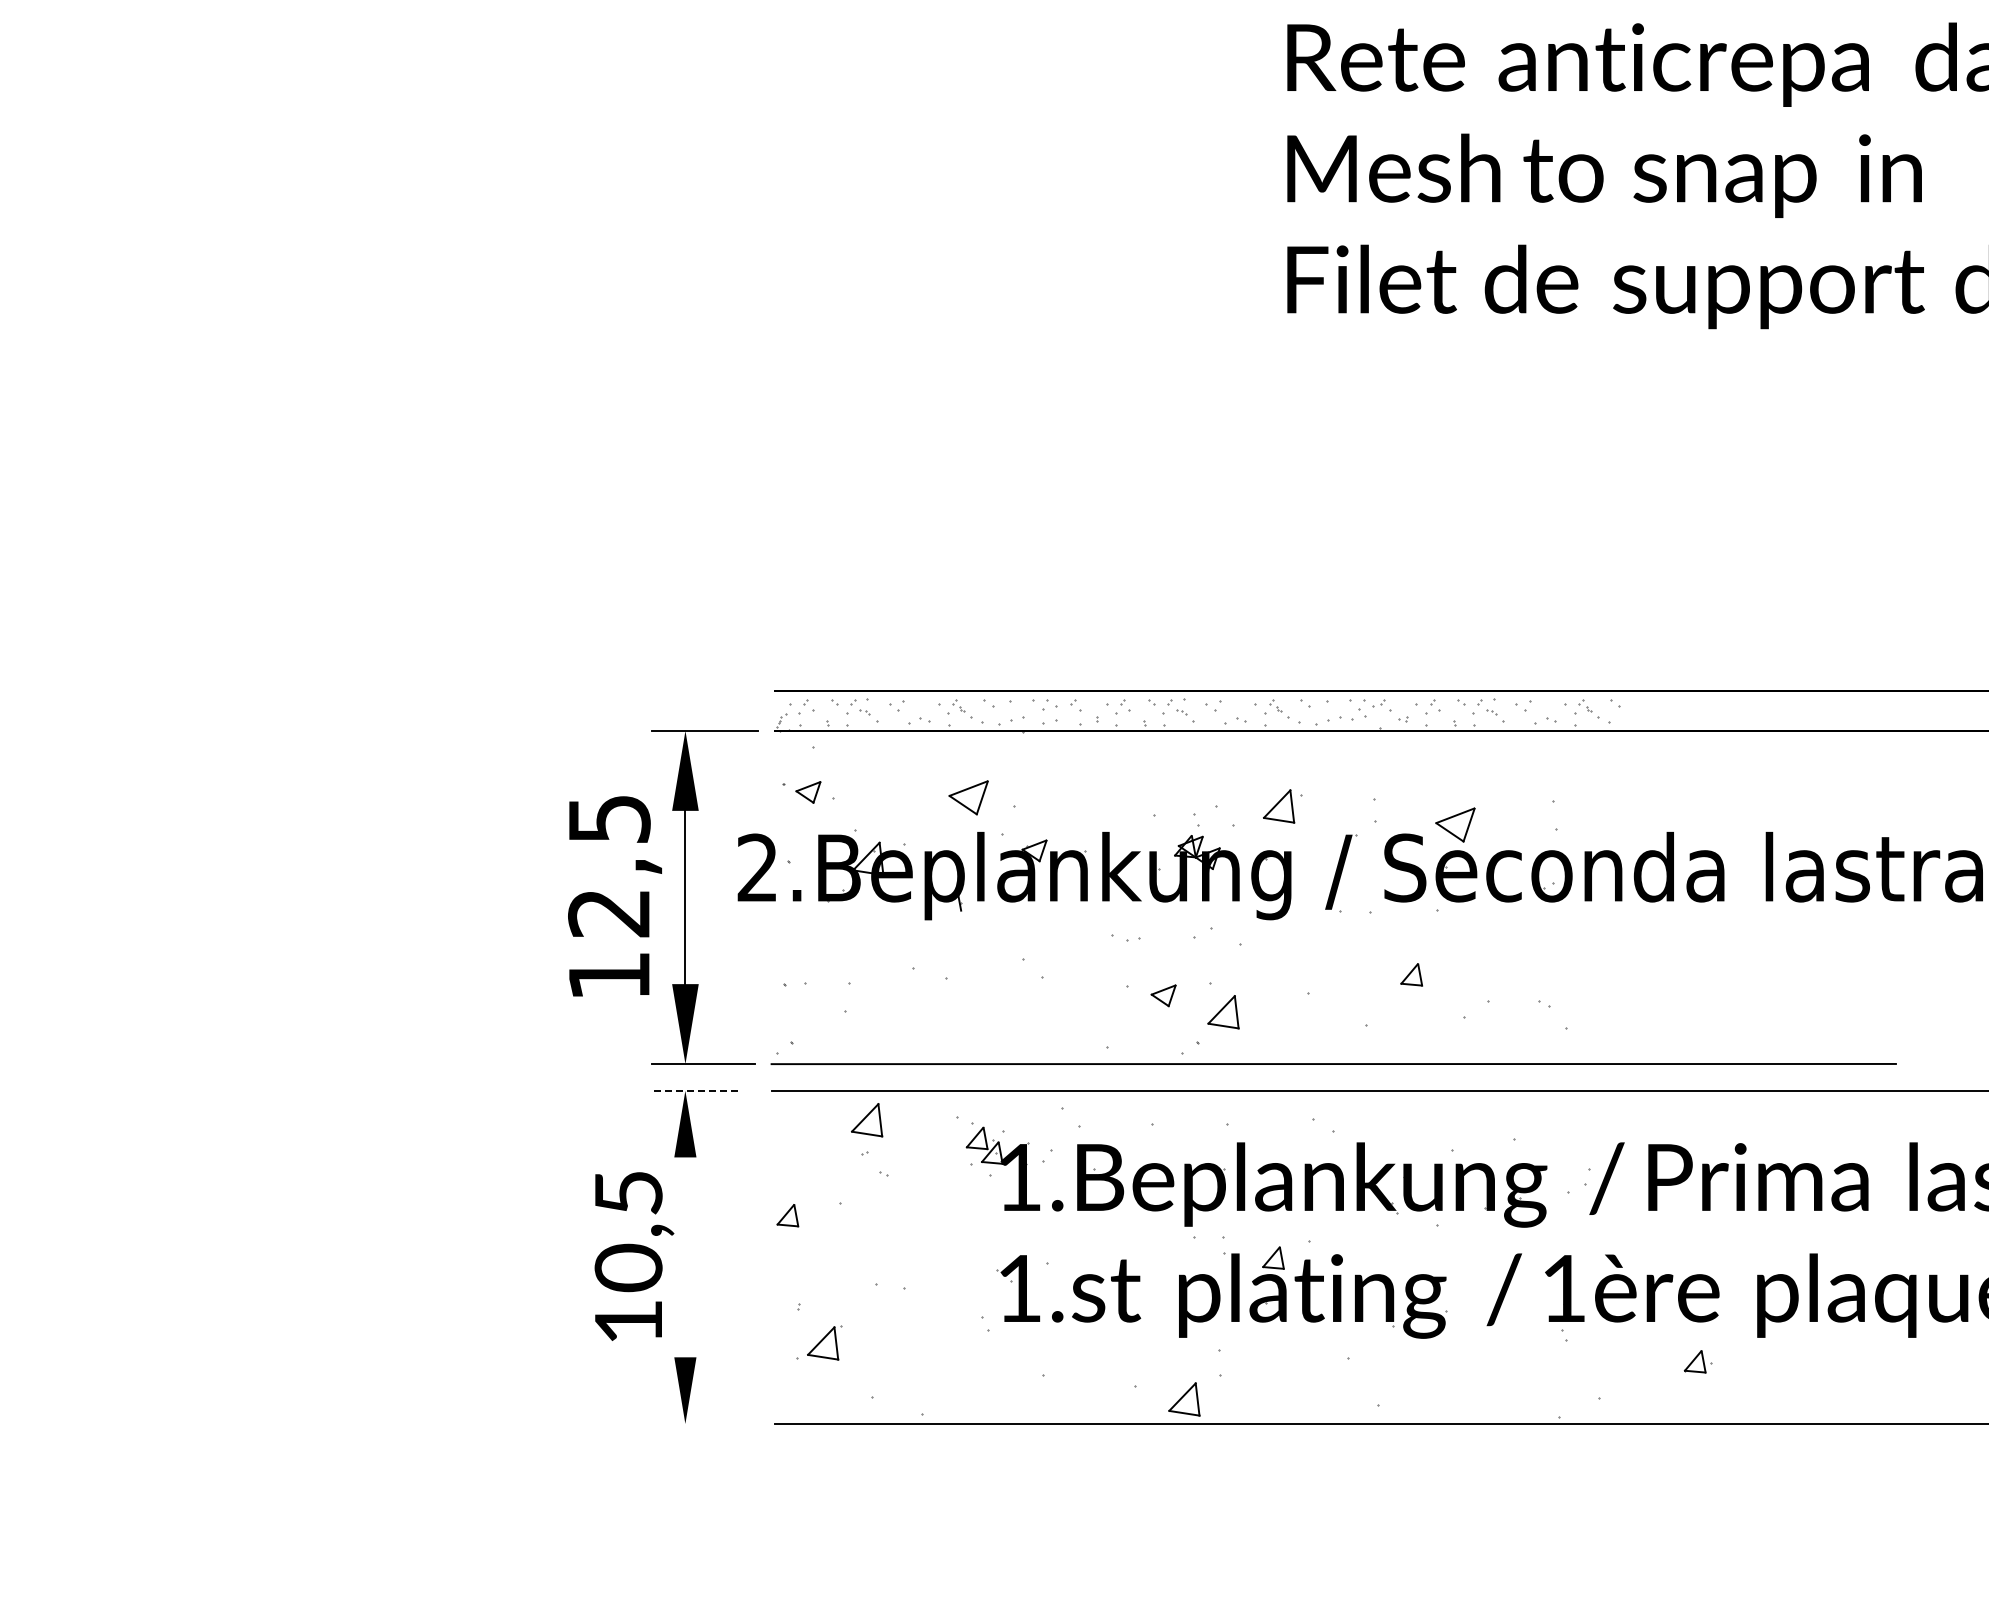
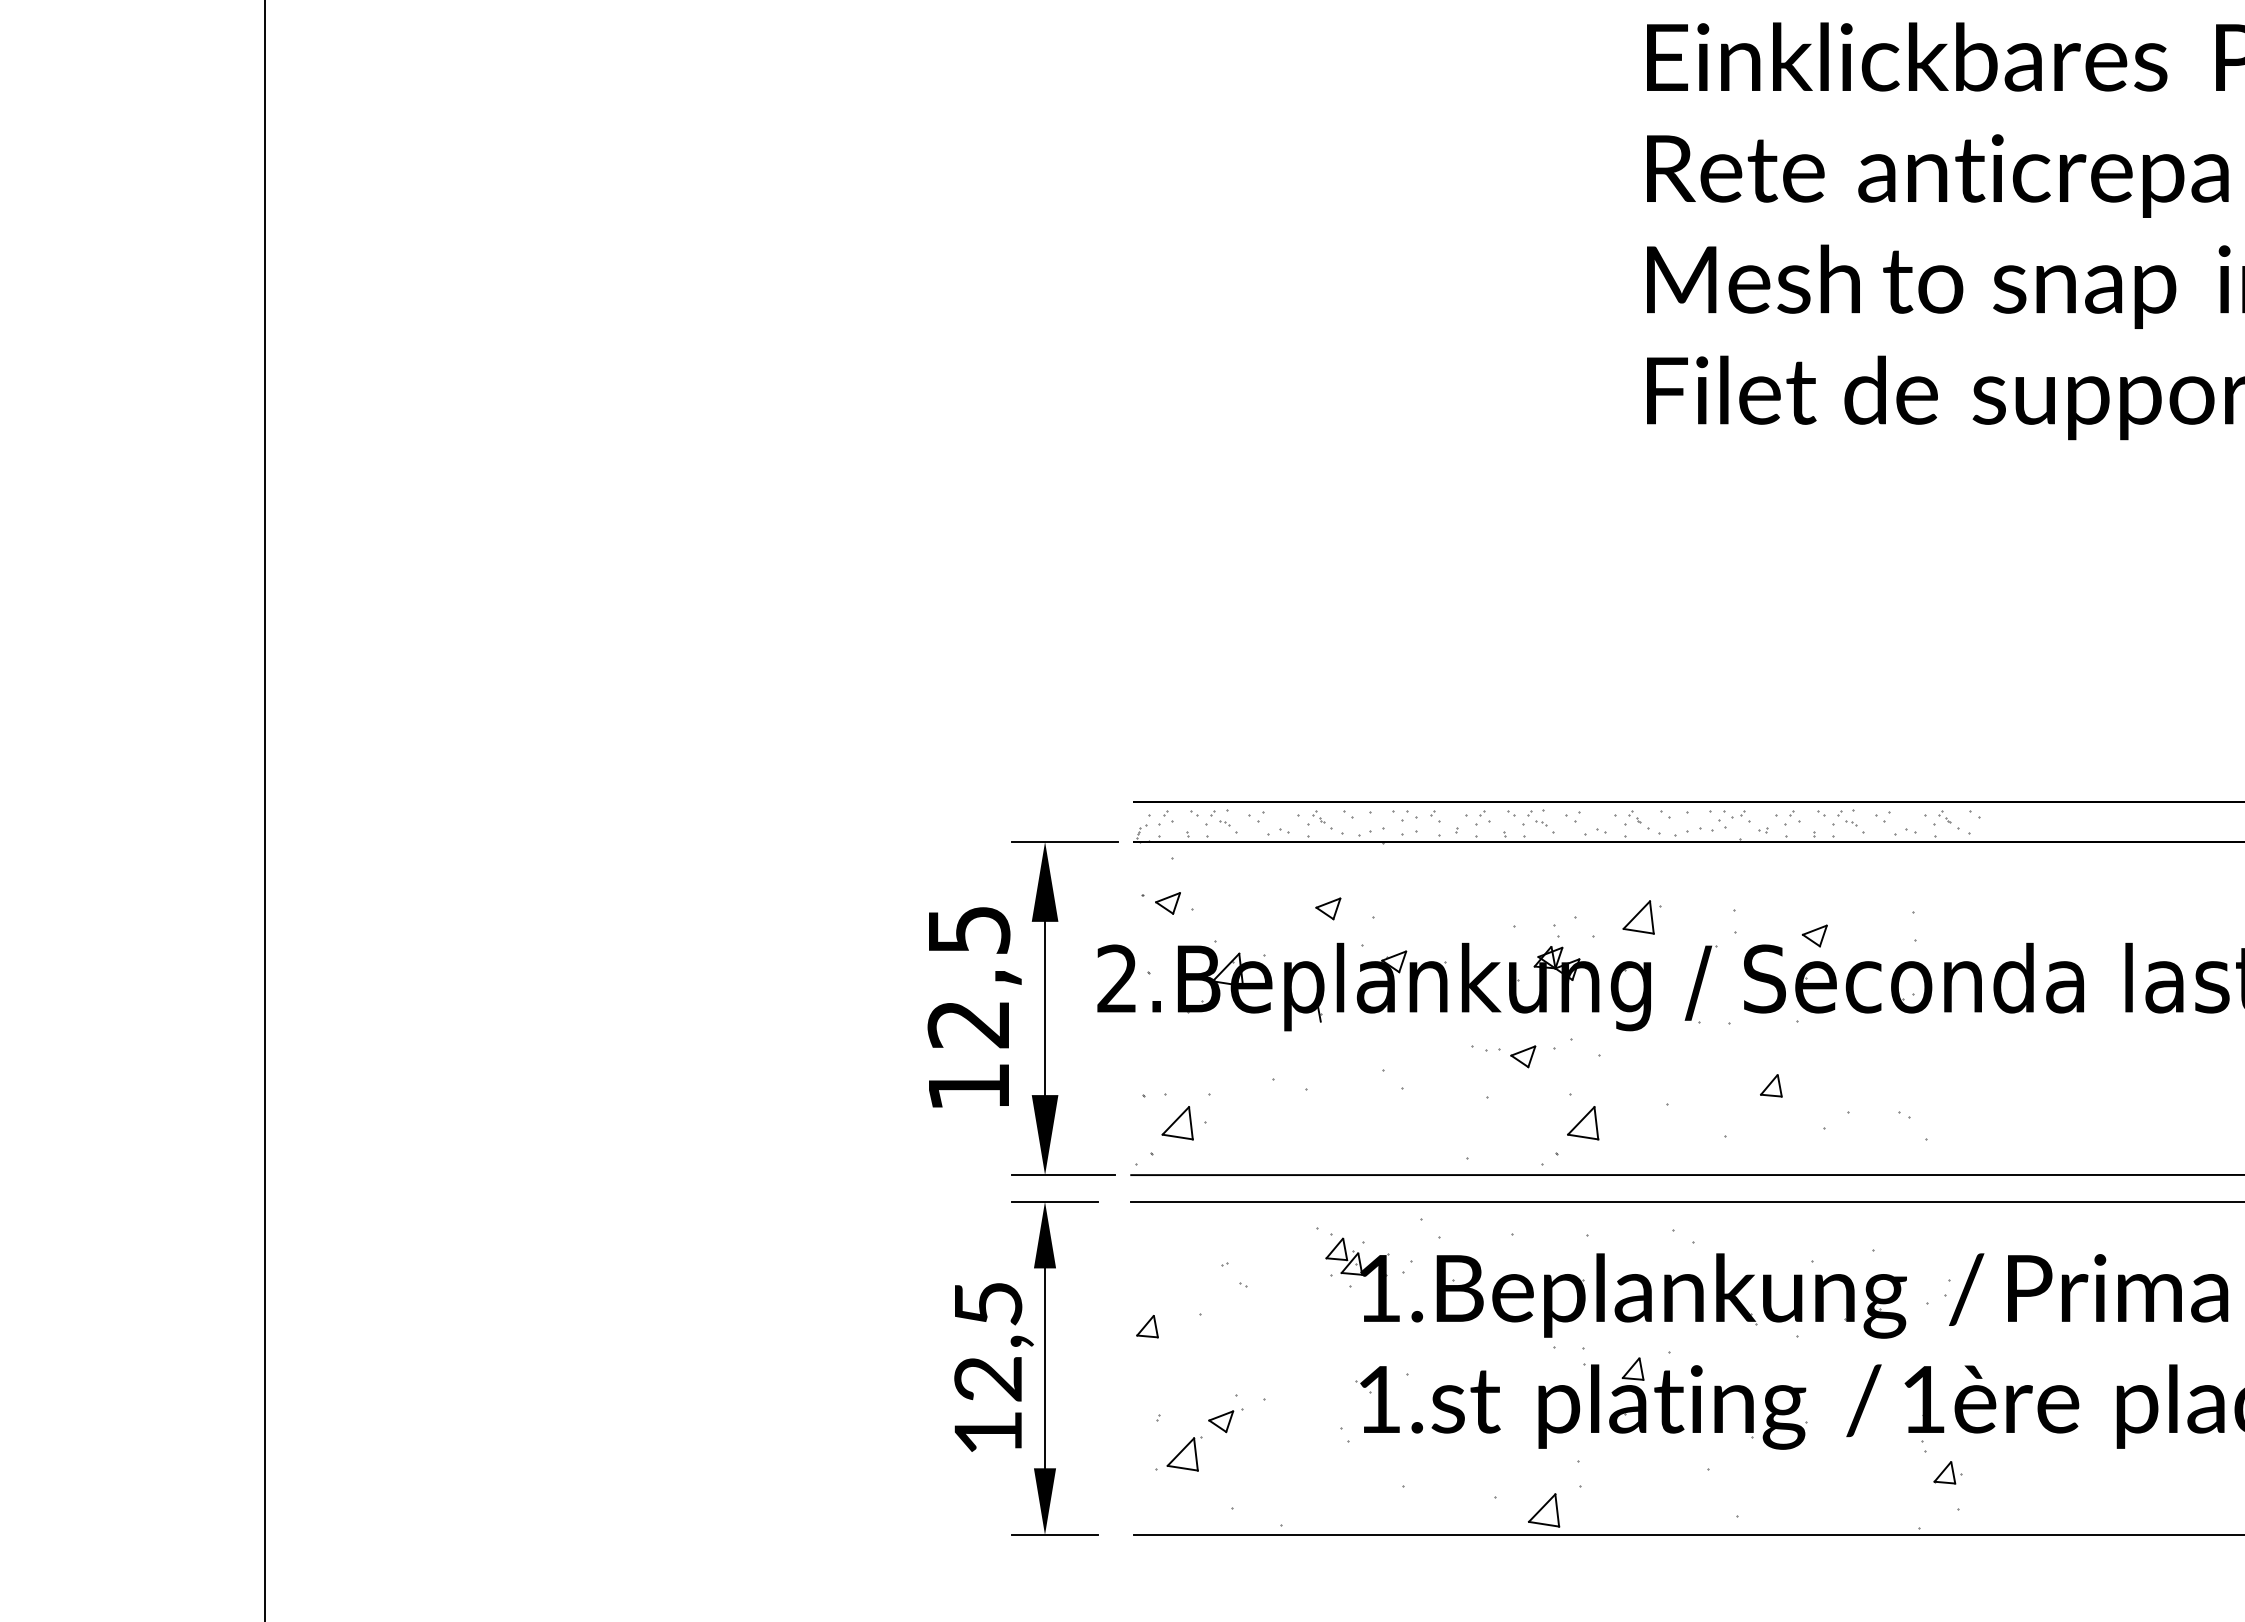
part: (968, 797) -> (1328, 908), size x0.62
part: (1454, 824) -> (1814, 935), size x0.62
part: (1163, 995) -> (1523, 1056), moved
line: (694, 1090) -> (1054, 1201), dashed -> solid
part: (866, 1120) -> (1177, 1123), moved
line: (685, 1257) -> (1045, 1368), added
text: (628, 1267) -> (988, 1378), 10,5 -> 12,5
part: (865, 1309) -> (1225, 1420), added
part: (1697, 1361) -> (1947, 1472), moved
line: (694, 1423) -> (1054, 1534), added

